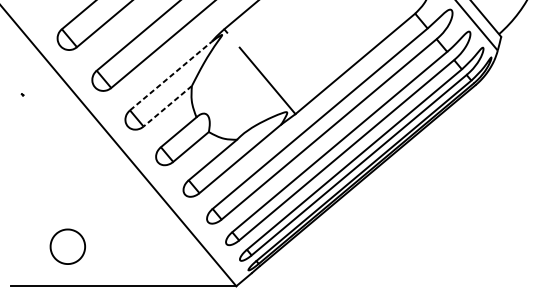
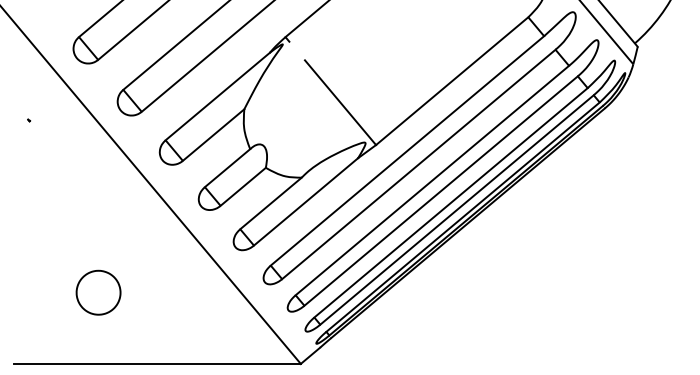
line: (170, 75) -> (217, 96), dashed -> solid
line: (167, 106) -> (213, 135), dashed -> solid
part: (67, 246) -> (98, 292), moved

